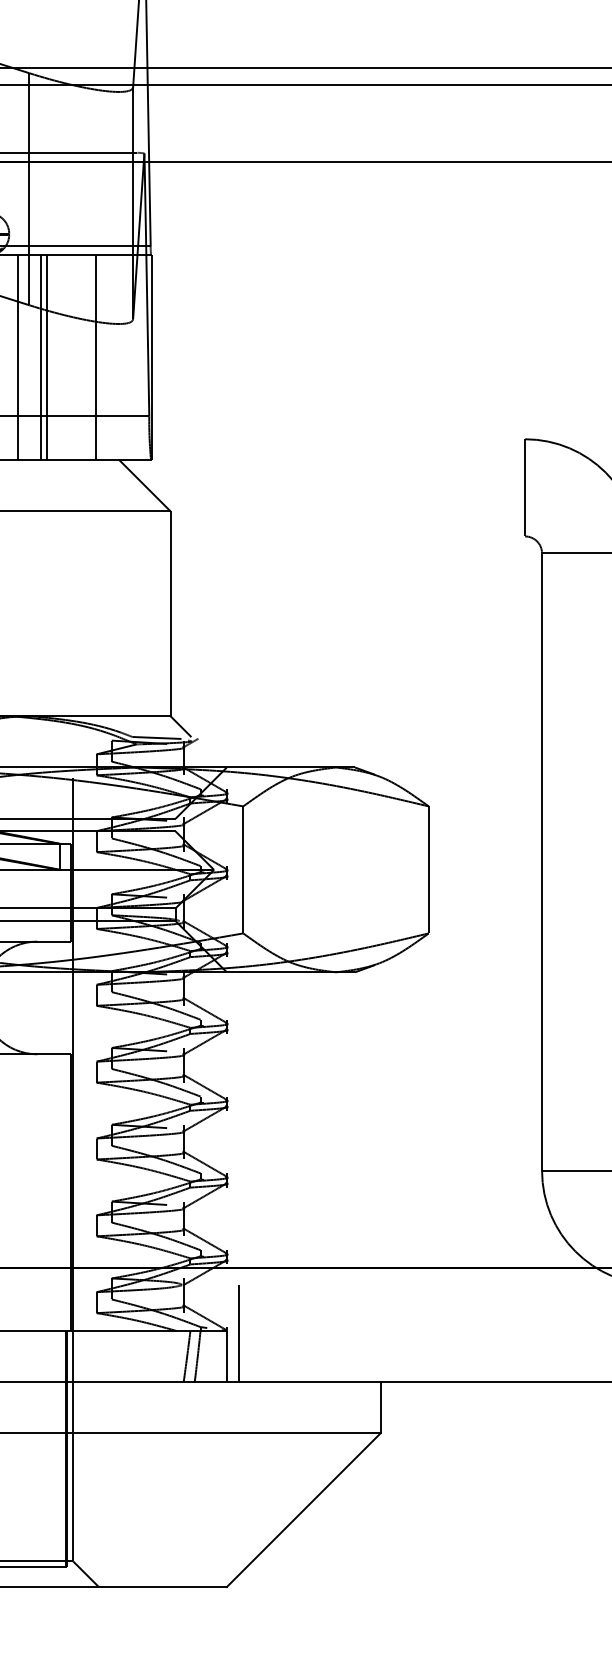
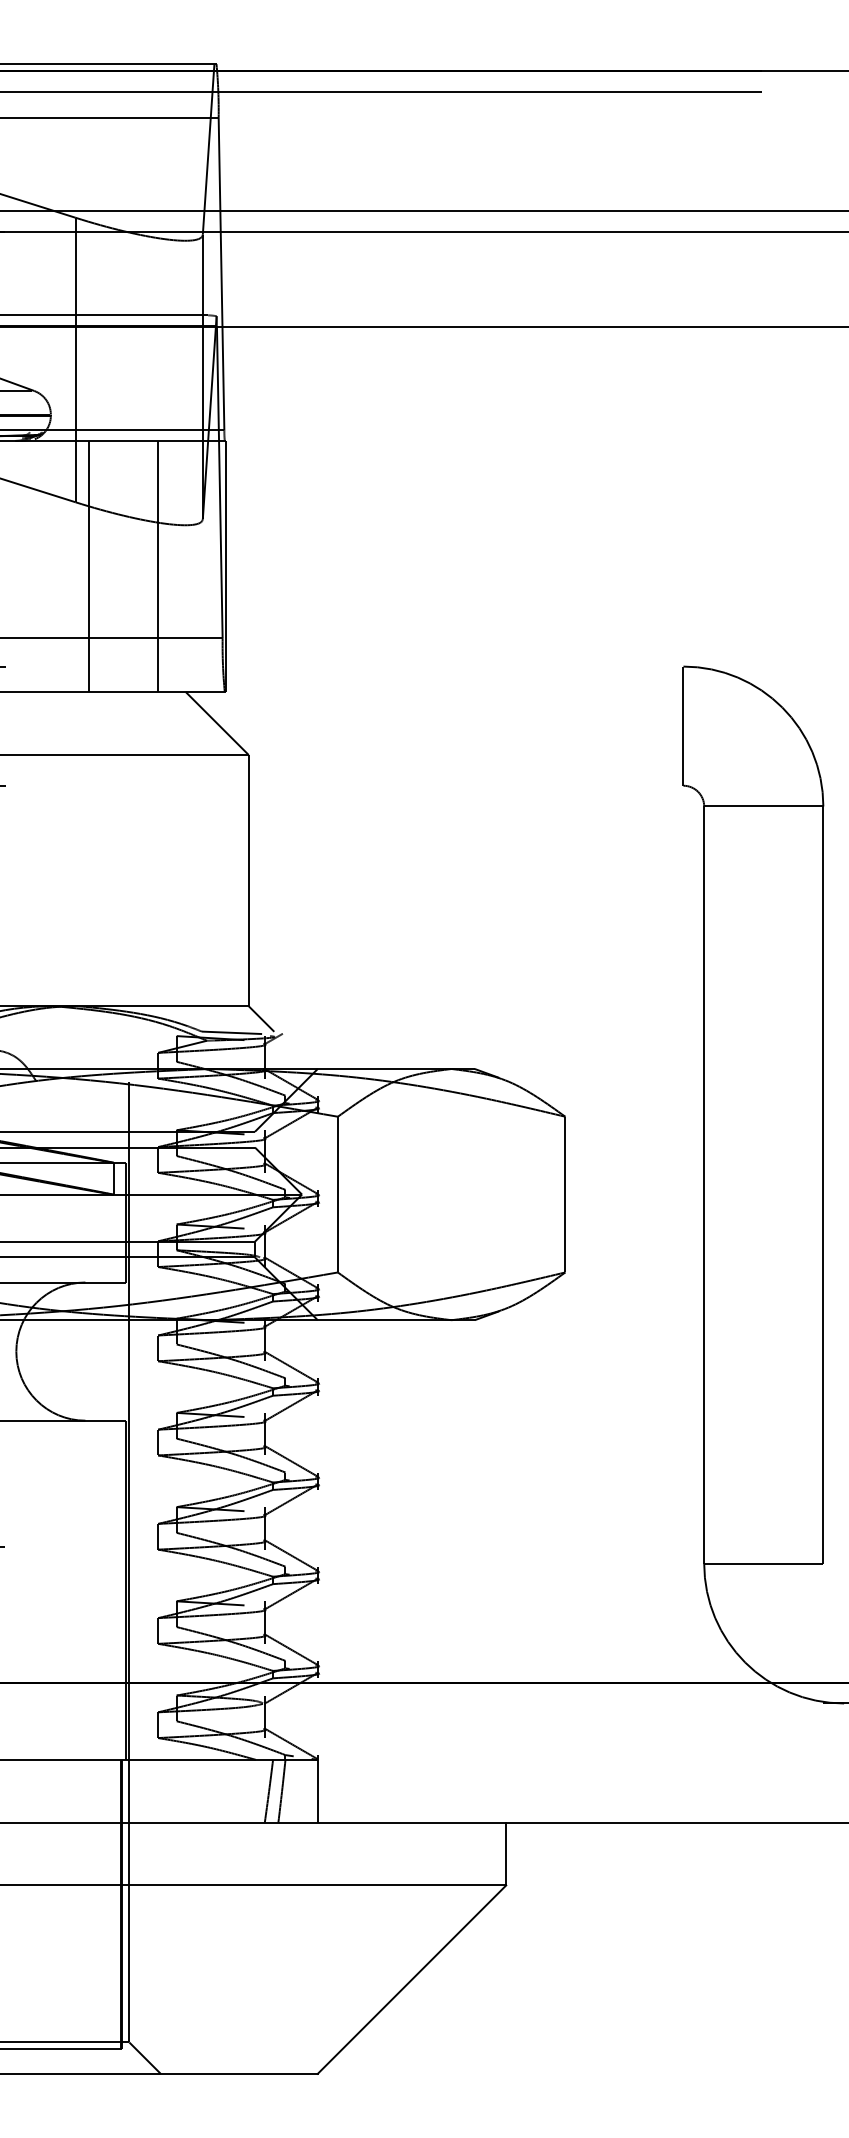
line: (17, 357) -> (61, 566), removed
line: (47, 357) -> (97, 566), removed
line: (238, 1333) -> (332, 1762), removed

